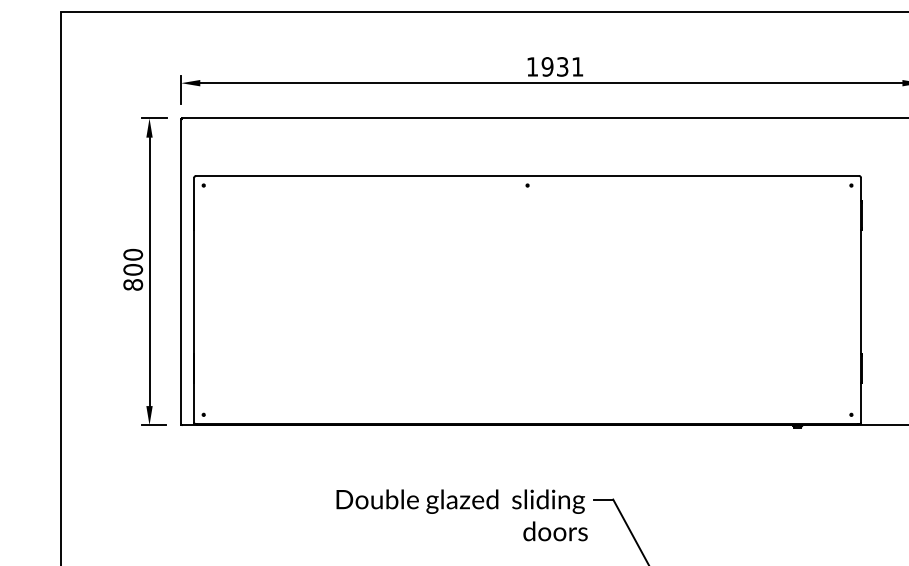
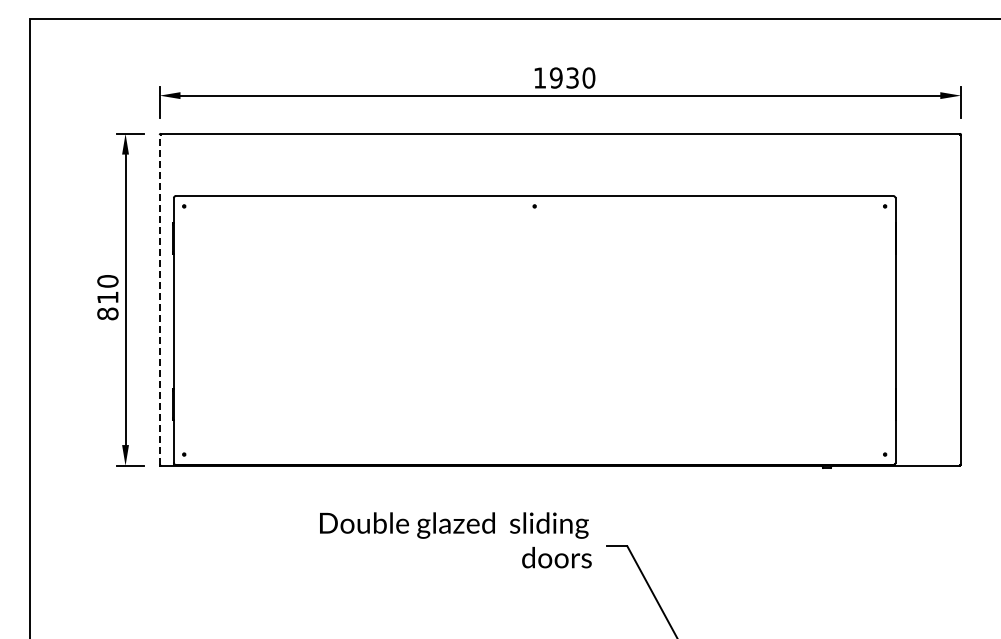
text: (577, 66) -> (588, 77), 1931 -> 1930
text: (132, 269) -> (107, 297), 800 -> 810
line: (180, 271) -> (159, 299), solid -> dashed
text: (461, 515) -> (455, 540), moved

